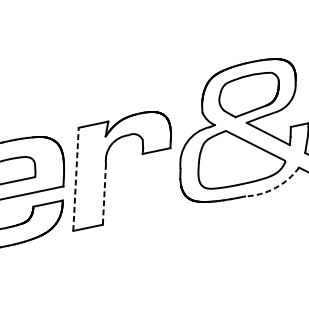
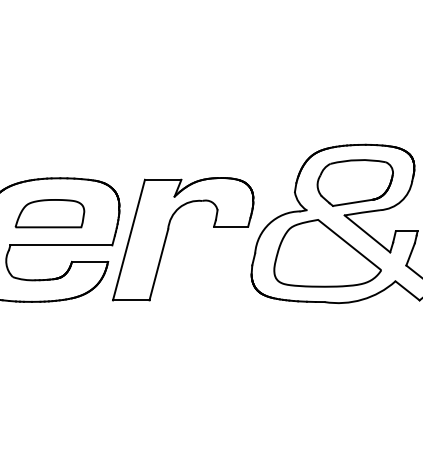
line: (76, 178) -> (129, 239), dashed -> solid
arc: (275, 187) -> (362, 299), dashed -> solid
line: (104, 194) -> (158, 264), dashed -> solid

